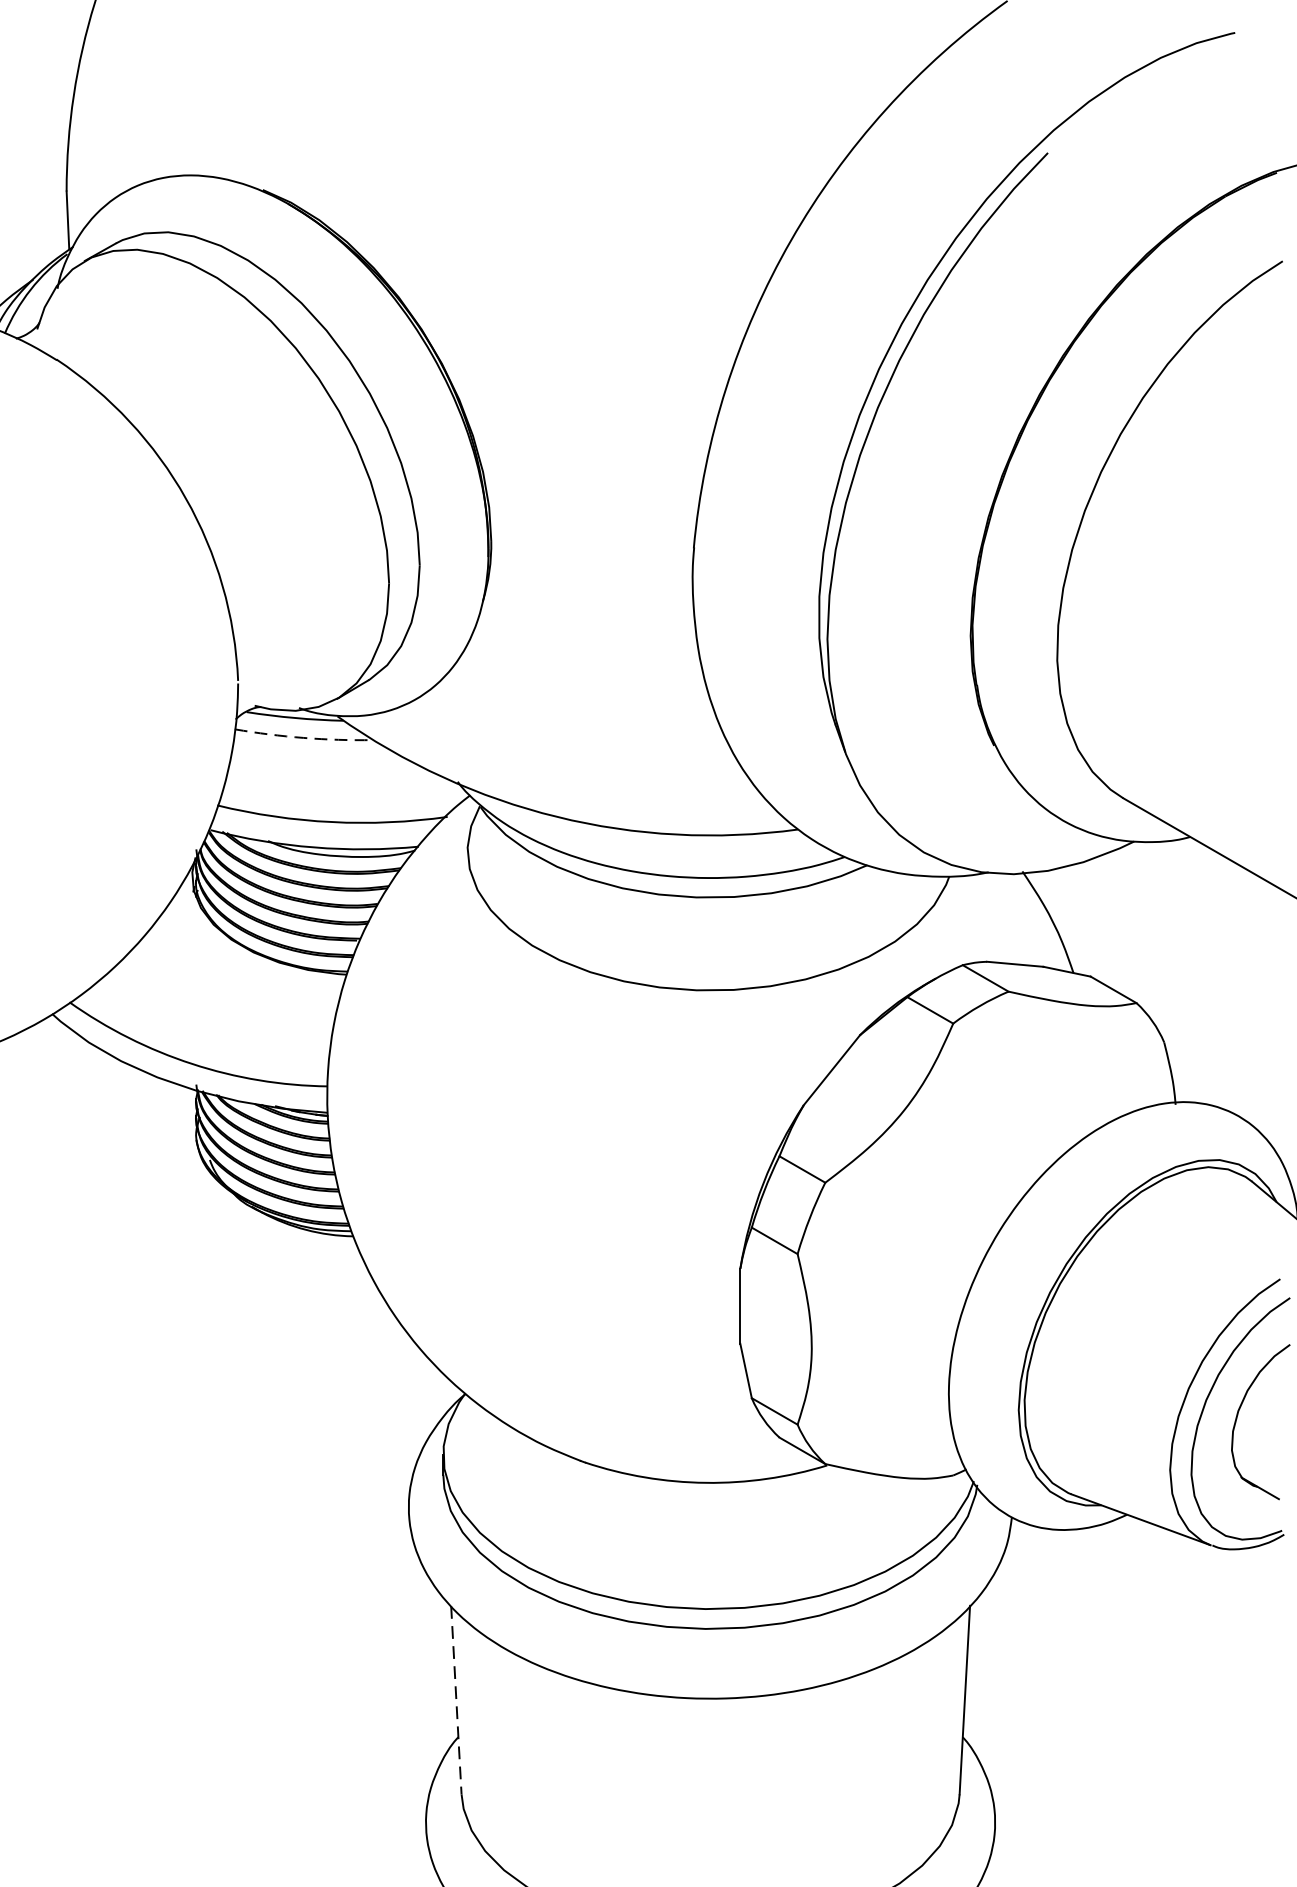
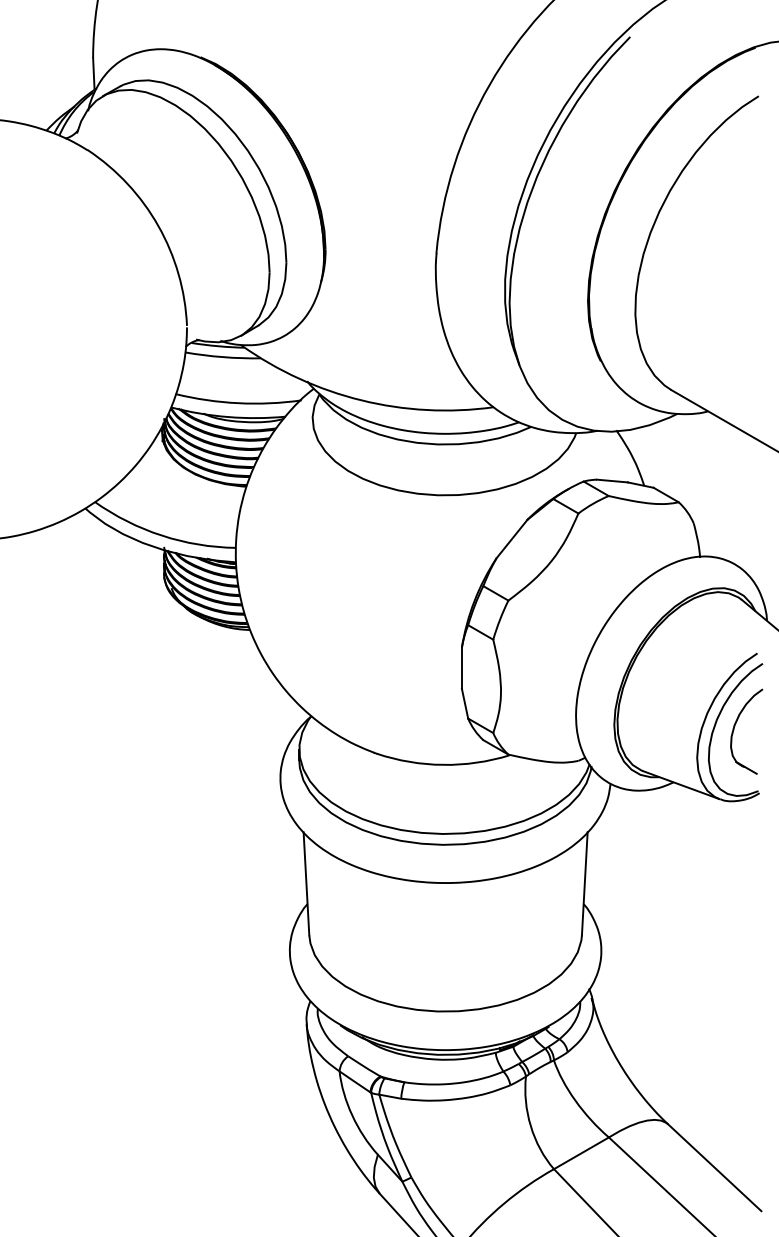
arc: (302, 738) -> (222, 357), dashed -> solid
line: (456, 1699) -> (306, 883), dashed -> solid

